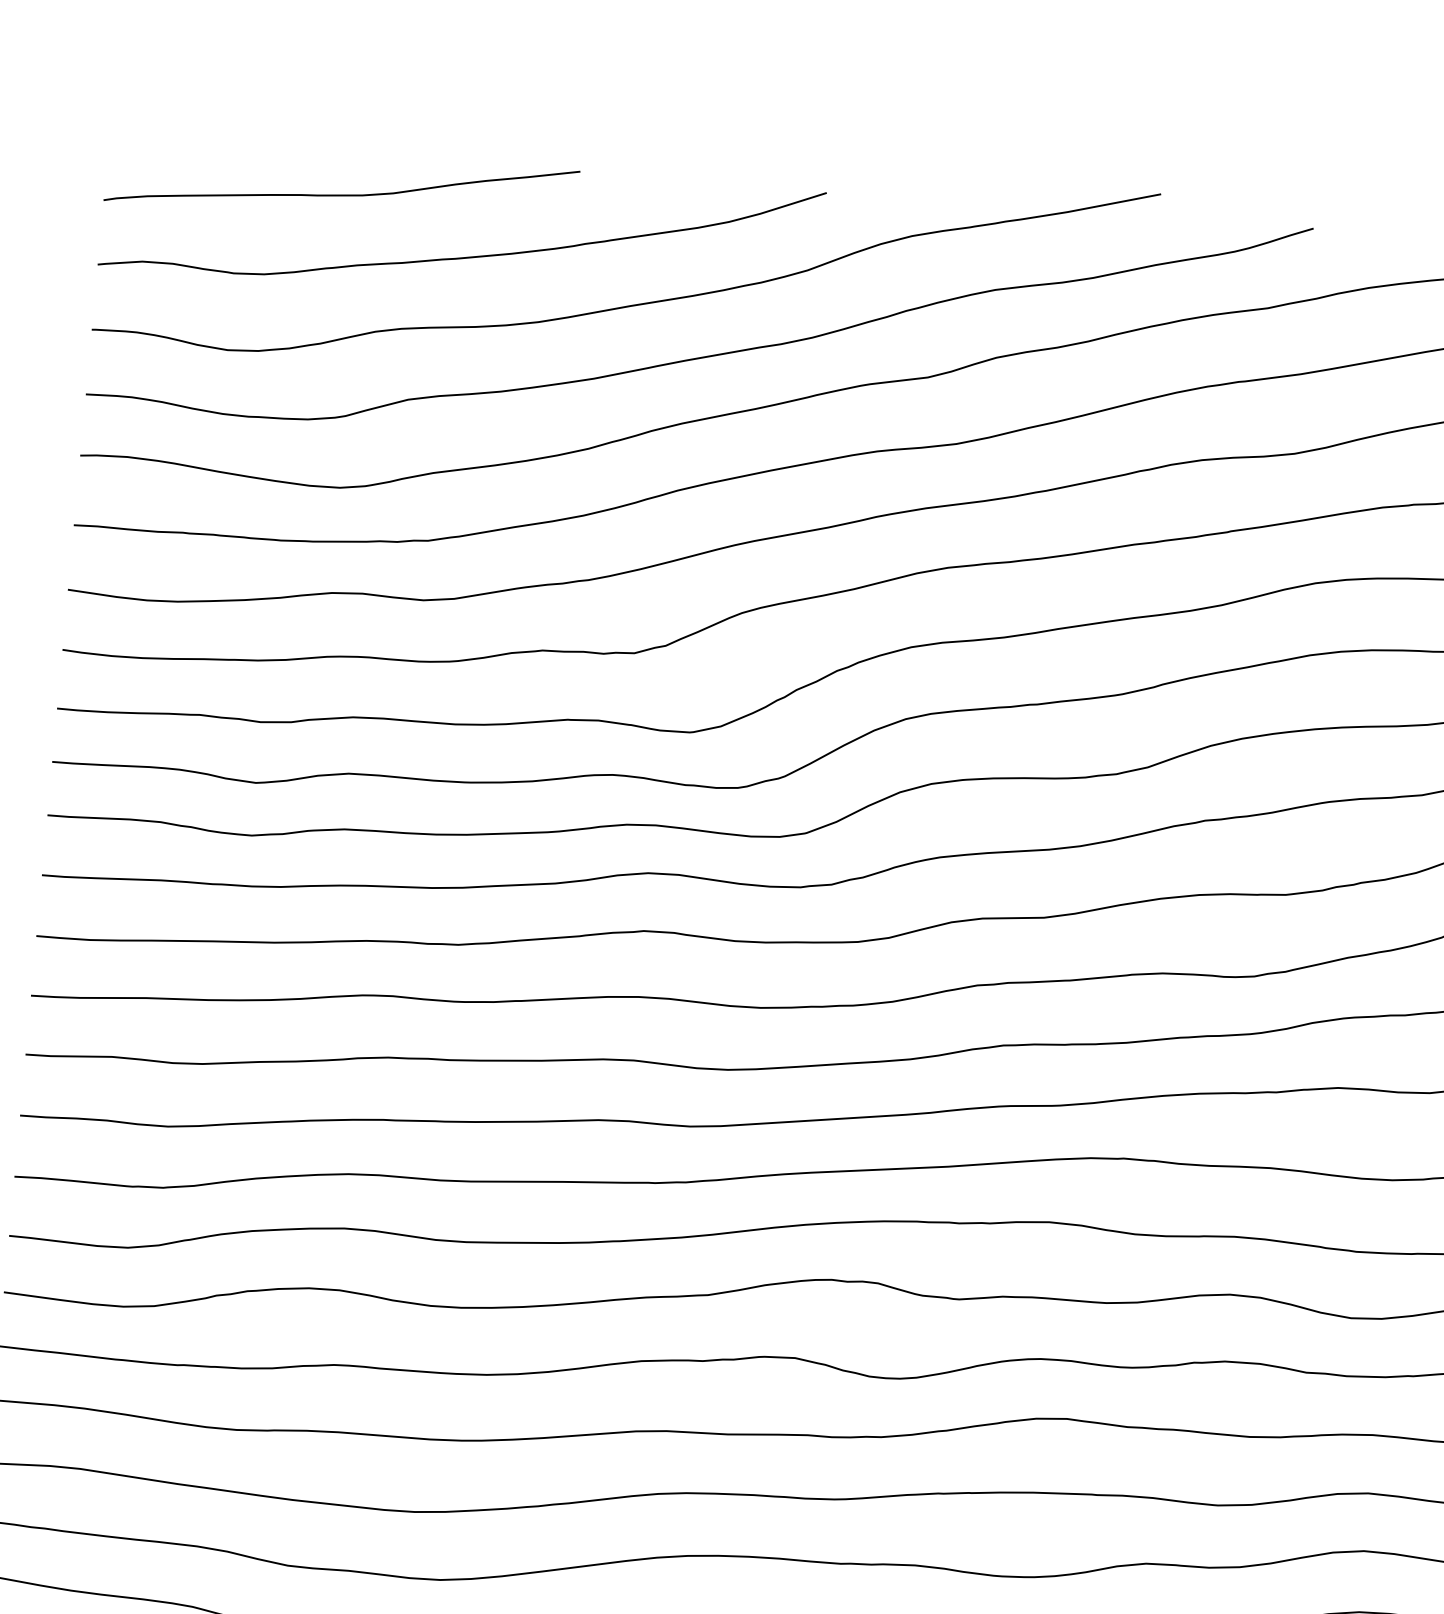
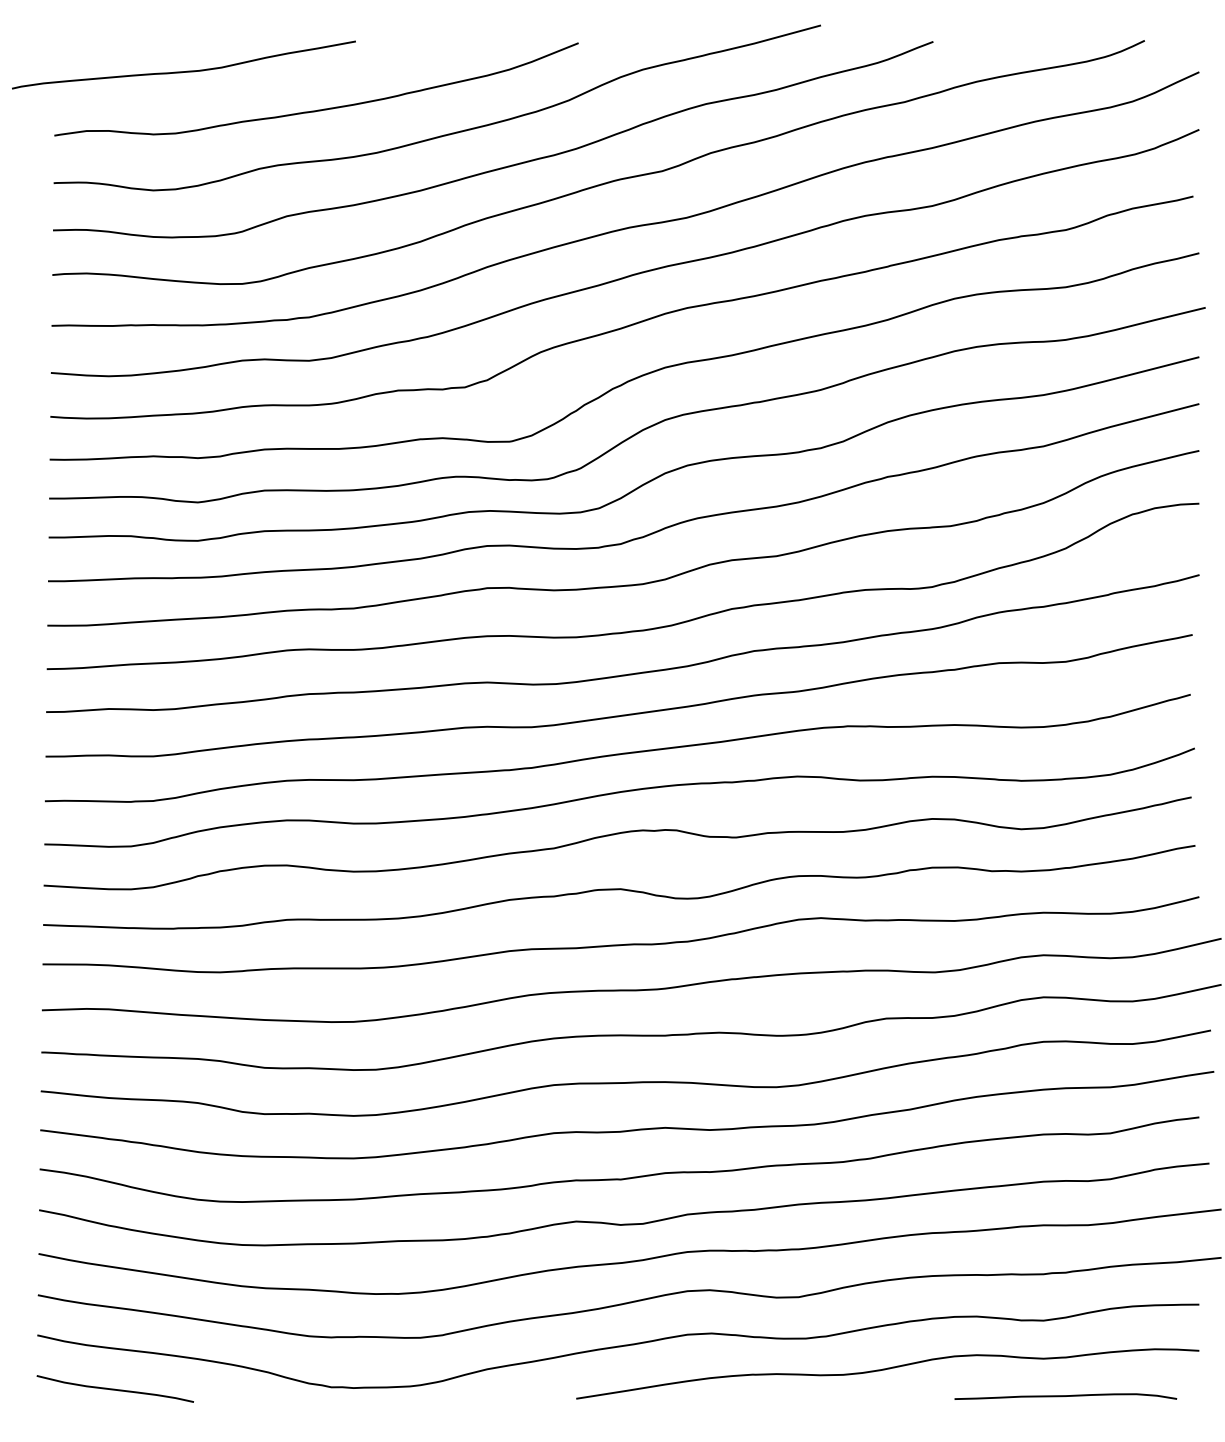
curve: (340, 194) -> (183, 71), moved

